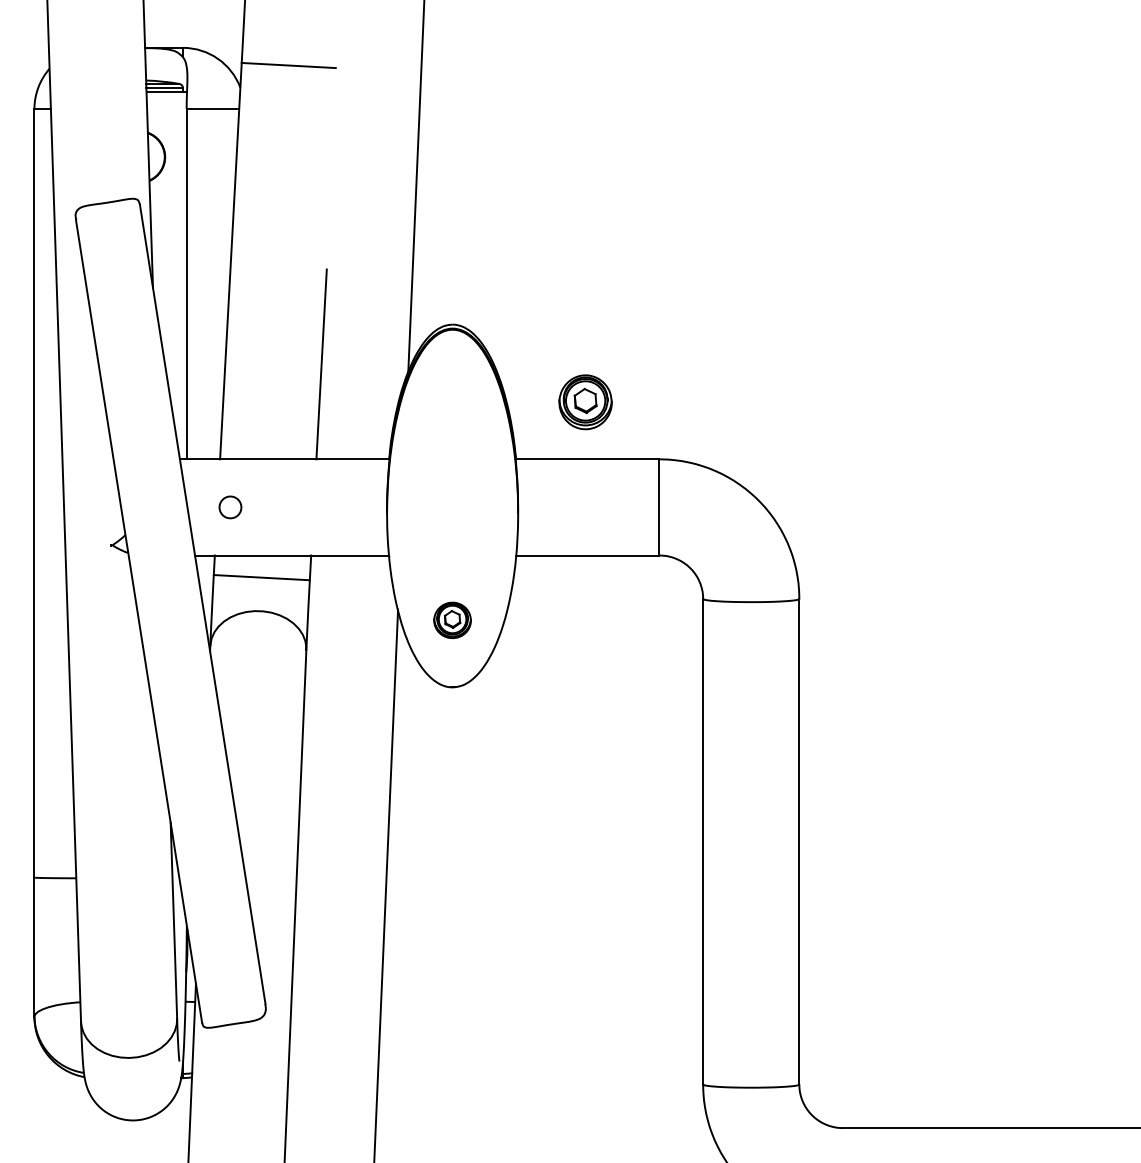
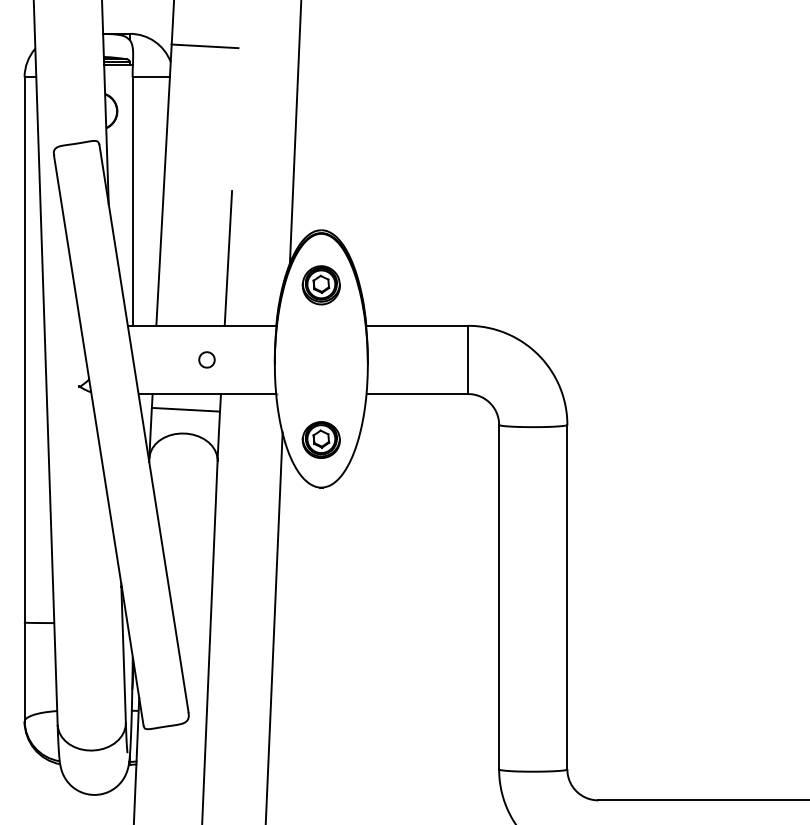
part: (585, 402) -> (321, 285), moved
part: (230, 507) -> (207, 359), moved
part: (452, 620) -> (321, 440), size x1.43

